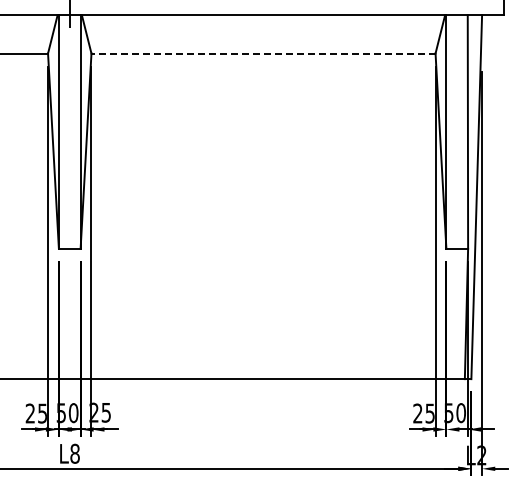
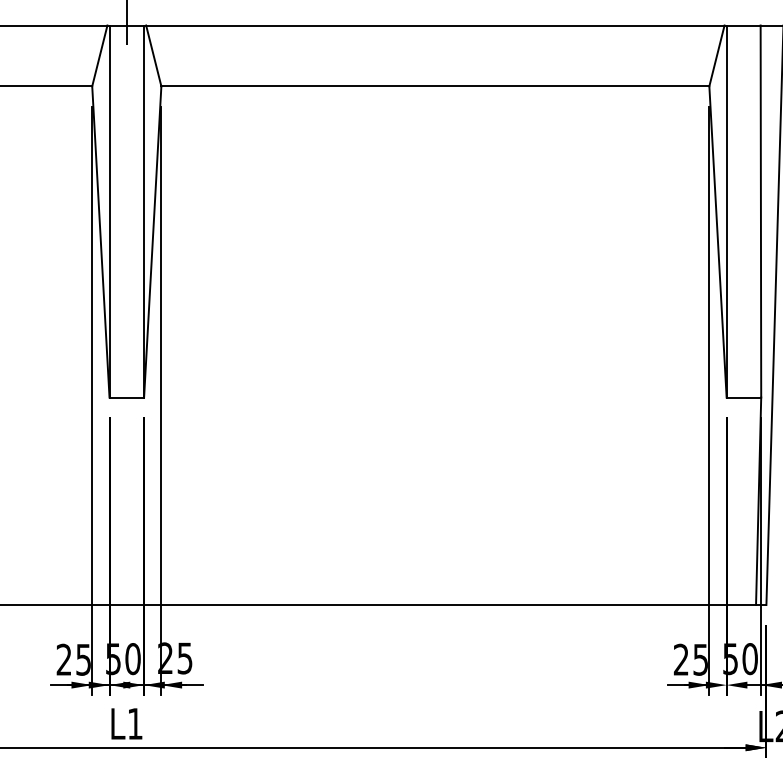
line: (263, 53) -> (435, 86), dashed -> solid
text: (74, 453) -> (134, 723), L8 -> L1

